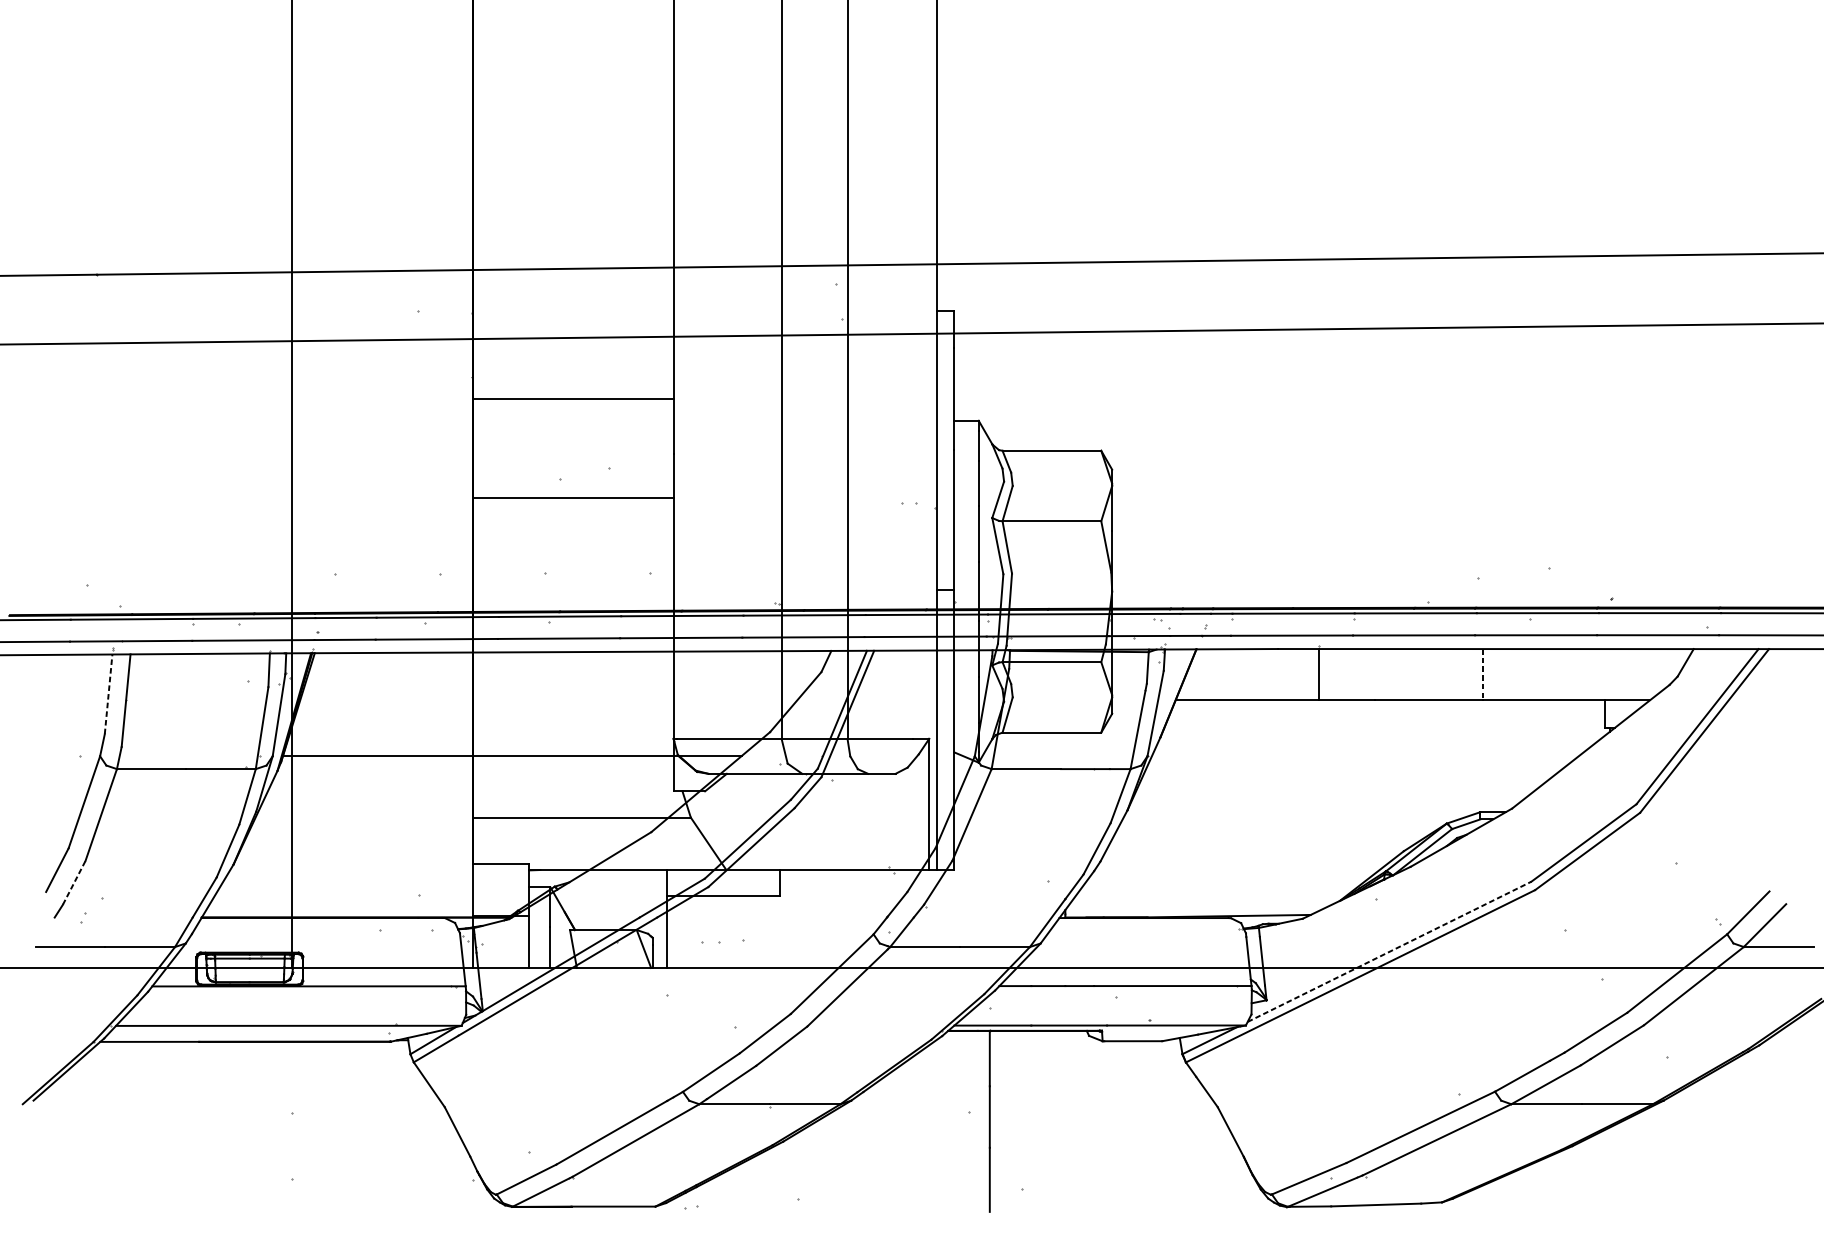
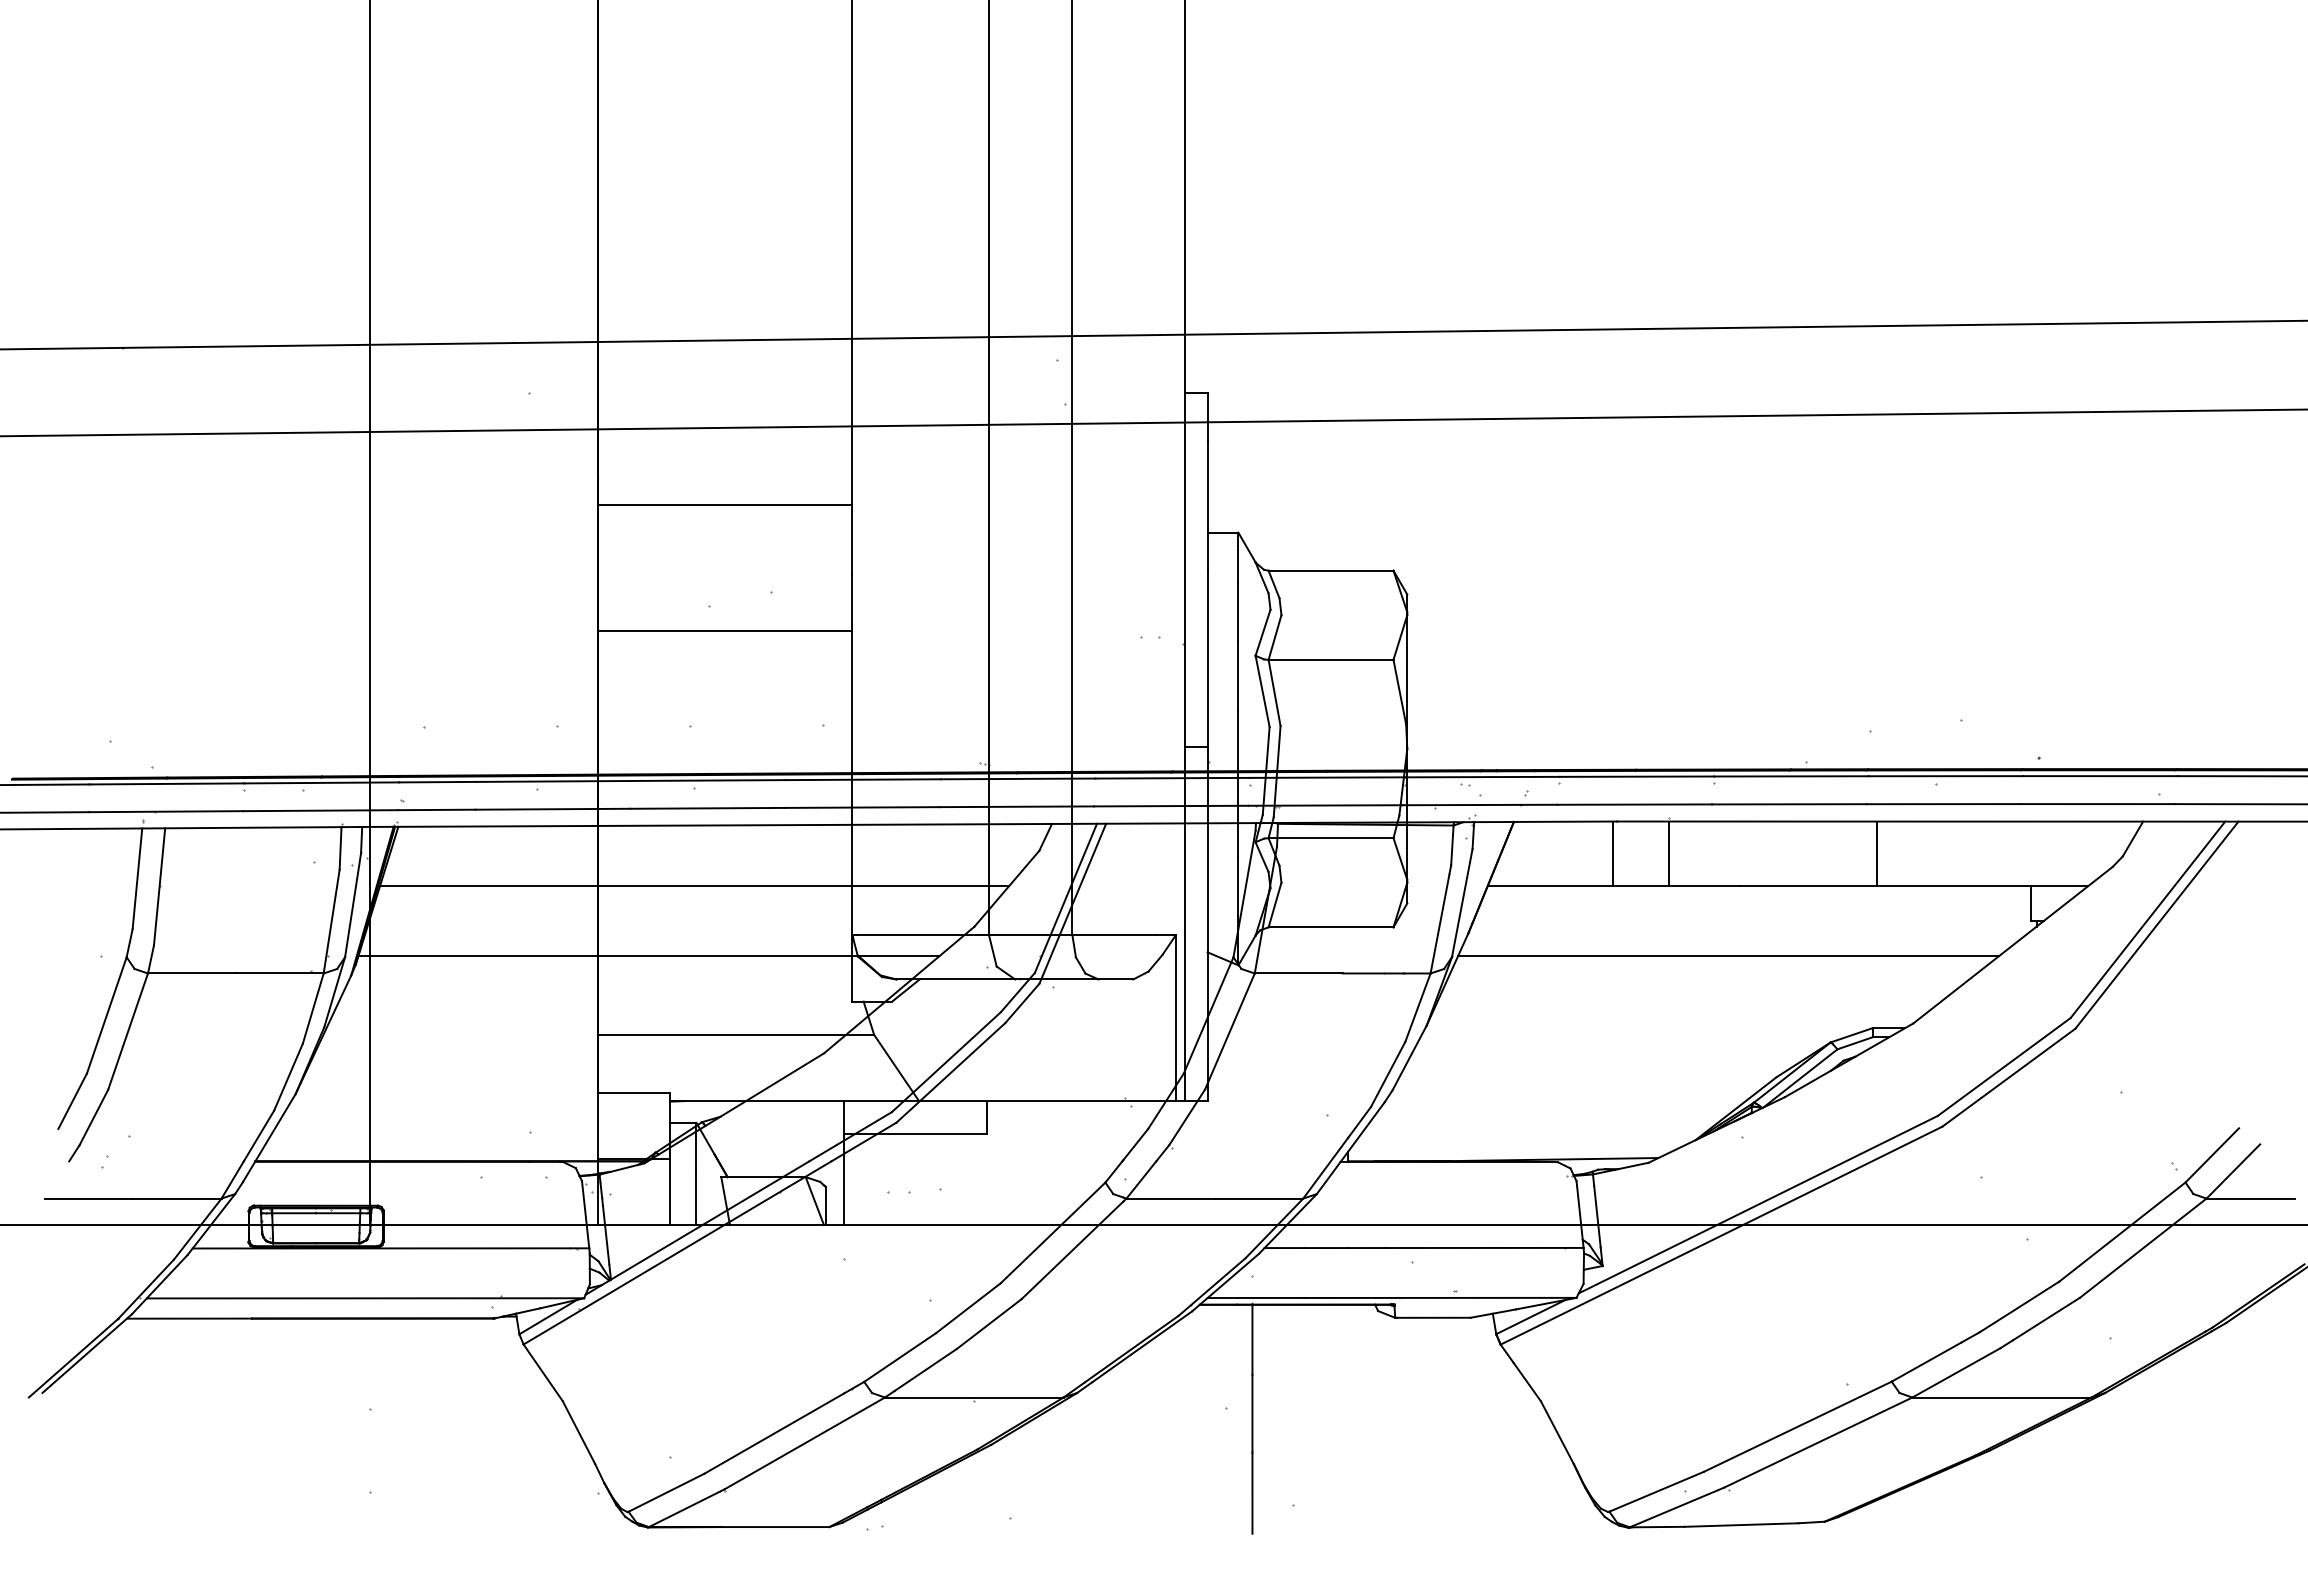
line: (1275, 674) -> (1613, 853), added
line: (1483, 675) -> (1877, 854), dashed -> solid
line: (108, 694) -> (137, 878), dashed -> solid
line: (548, 700) -> (694, 886), added
line: (1366, 755) -> (1728, 956), added
line: (74, 882) -> (94, 1117), dashed -> solid
line: (1389, 951) -> (1758, 1204), dashed -> solid

